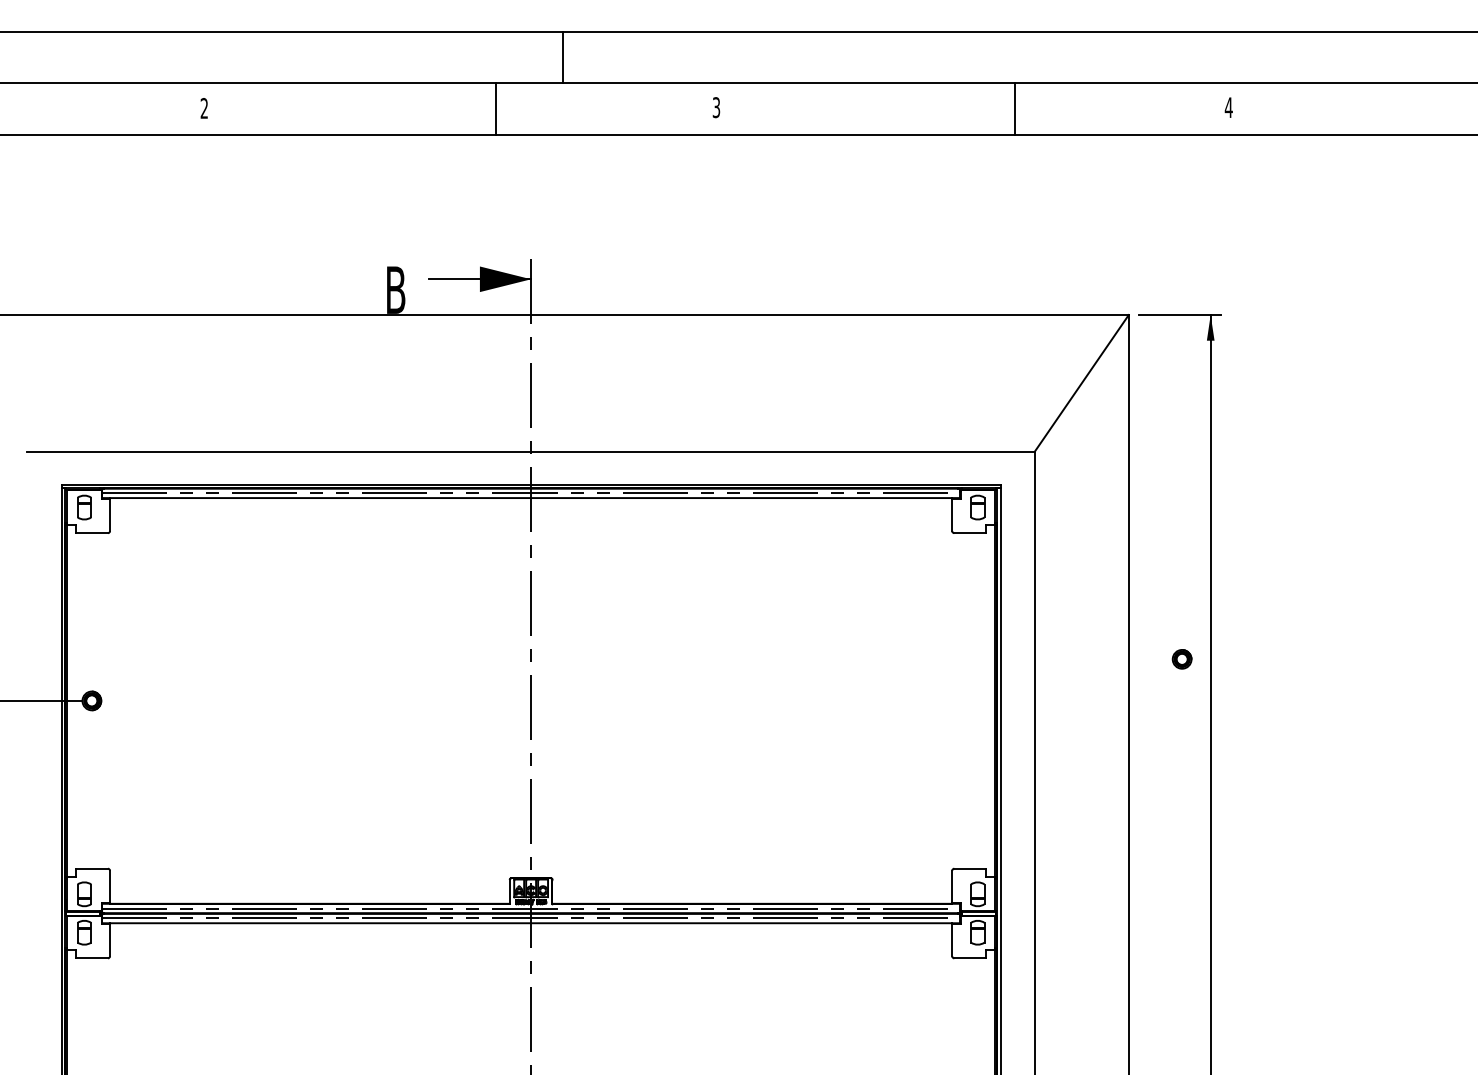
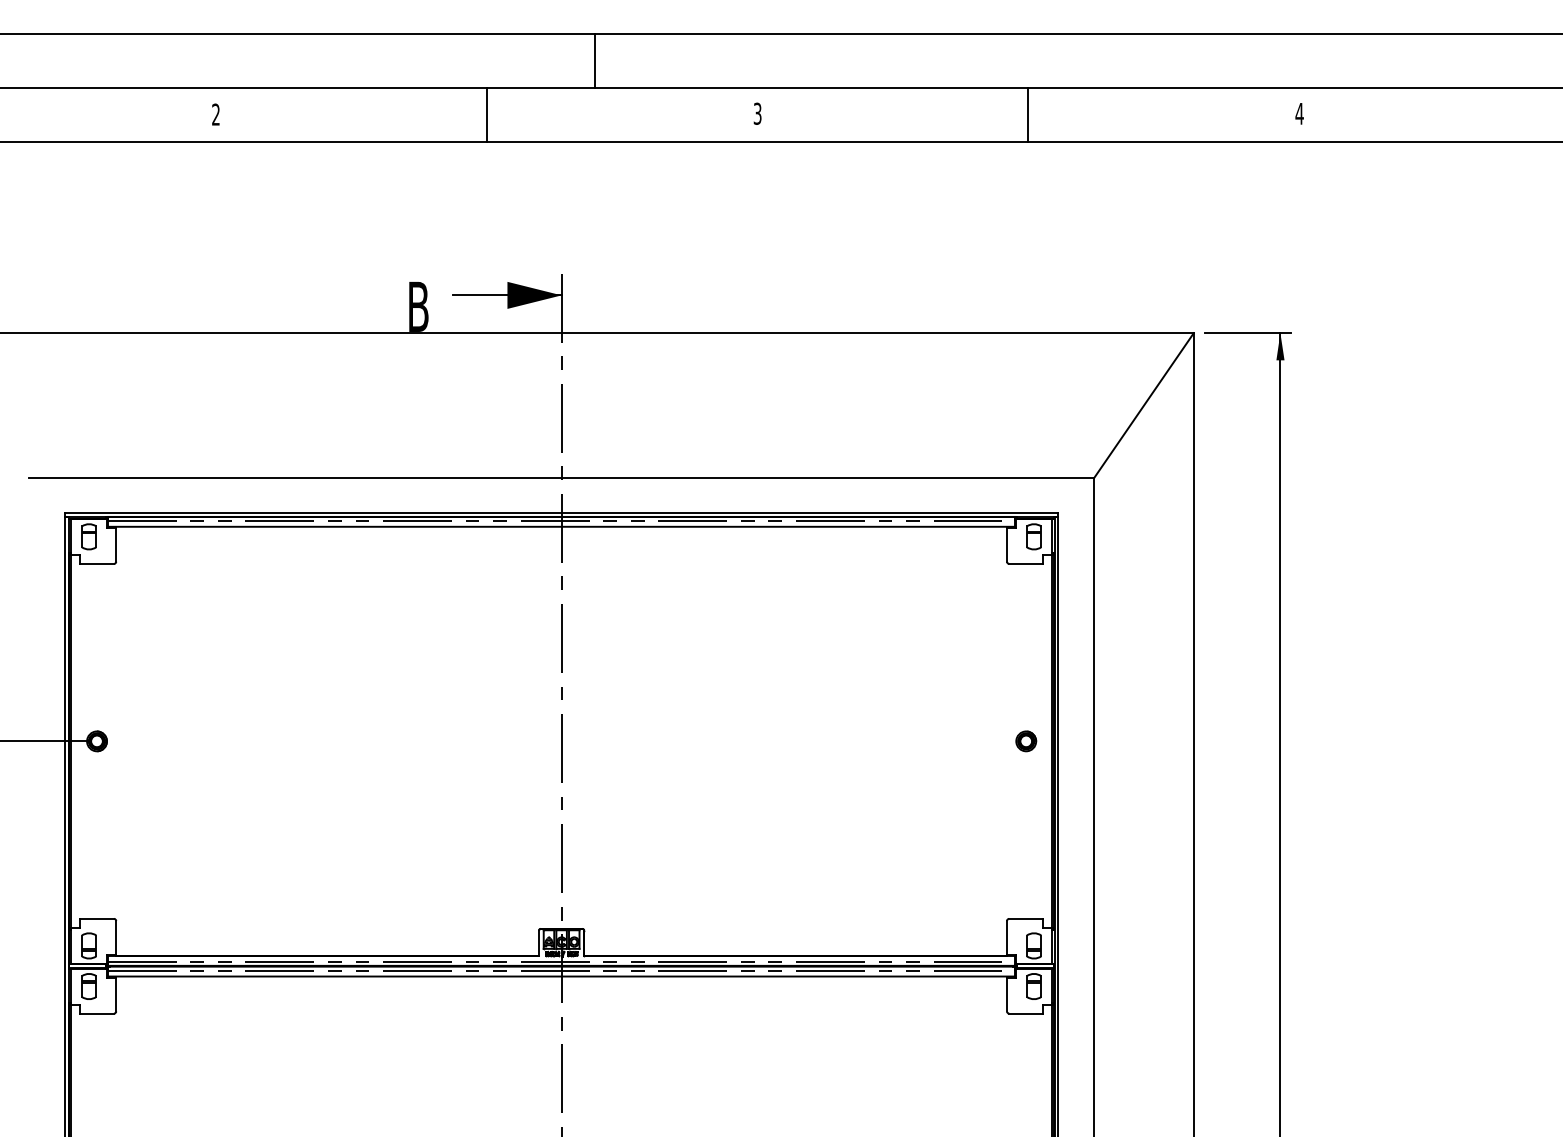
line: (496, 109) -> (486, 115), moved
line: (1015, 109) -> (1028, 115), moved
part: (1182, 659) -> (1026, 741), moved

